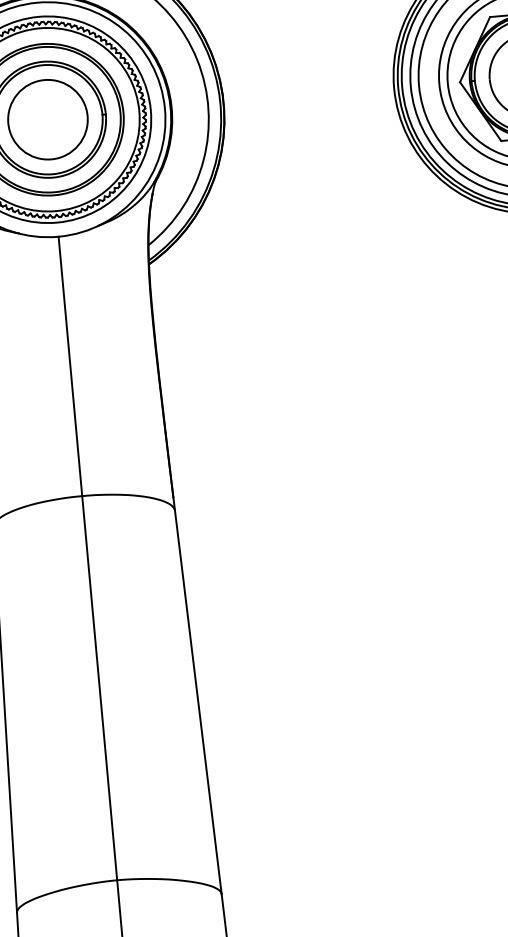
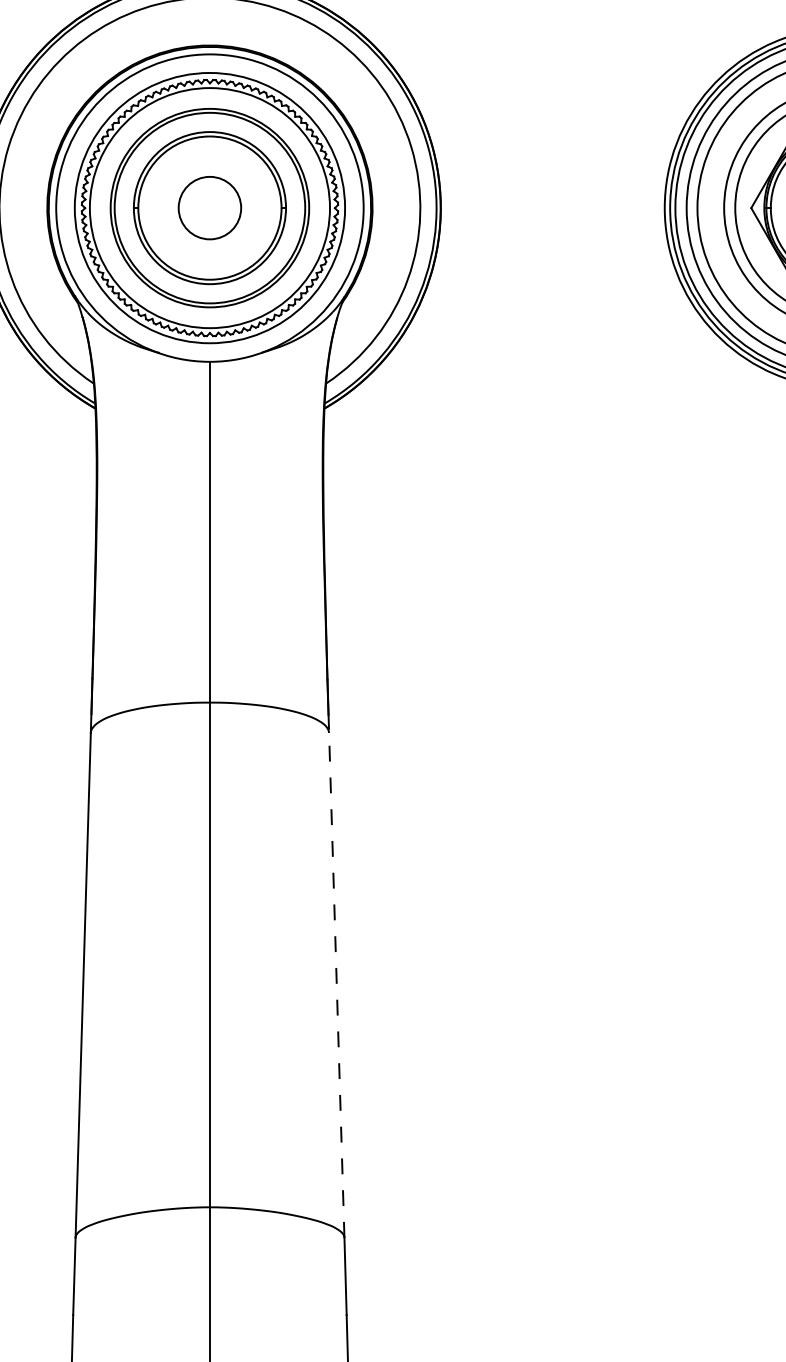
circle: (47, 120) -> (209, 208), size x0.6
line: (197, 695) -> (336, 975), solid -> dashed

